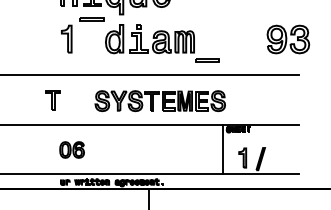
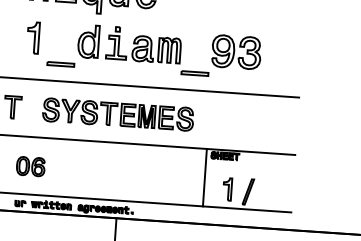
line: (91, 18) -> (60, 63), moved
part: (288, 39) -> (236, 52), moved
part: (159, 101) -> (117, 114), moved

